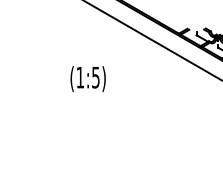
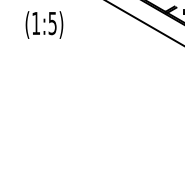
text: (87, 79) -> (43, 25), moved

